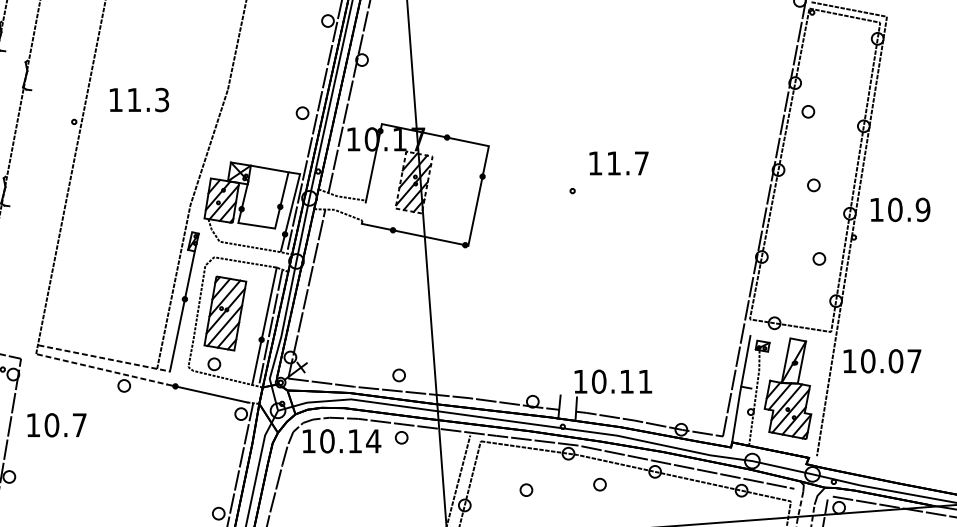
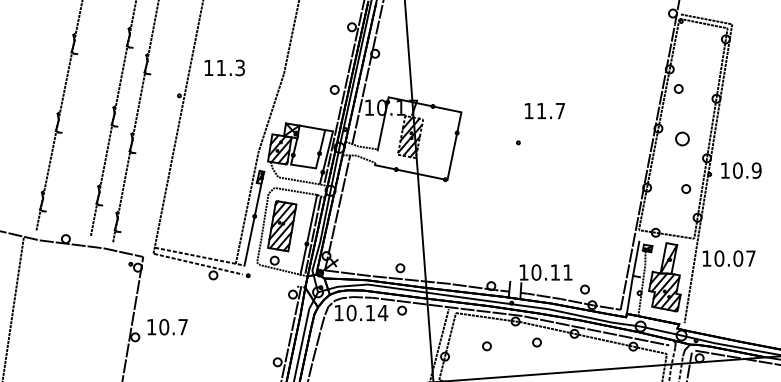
text: (139, 99) -> (224, 67), moved
text: (618, 164) -> (544, 111), moved
part: (813, 184) -> (682, 138), size x1.6
text: (900, 209) -> (741, 170), moved
line: (206, 393) -> (269, 280), removed
part: (669, 406) -> (584, 289), added
text: (56, 425) -> (167, 327), moved

